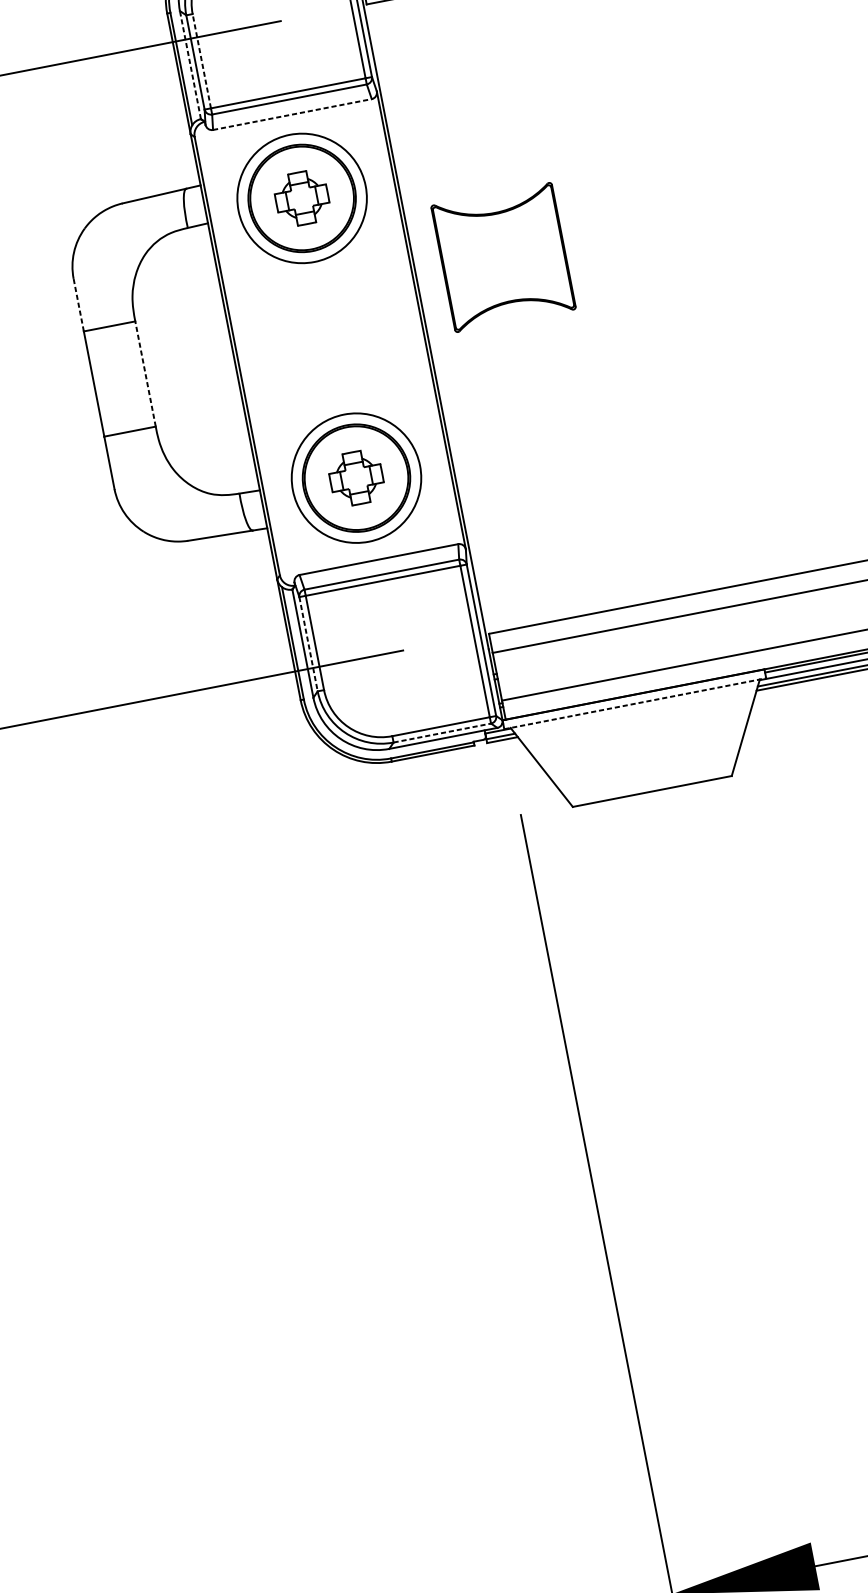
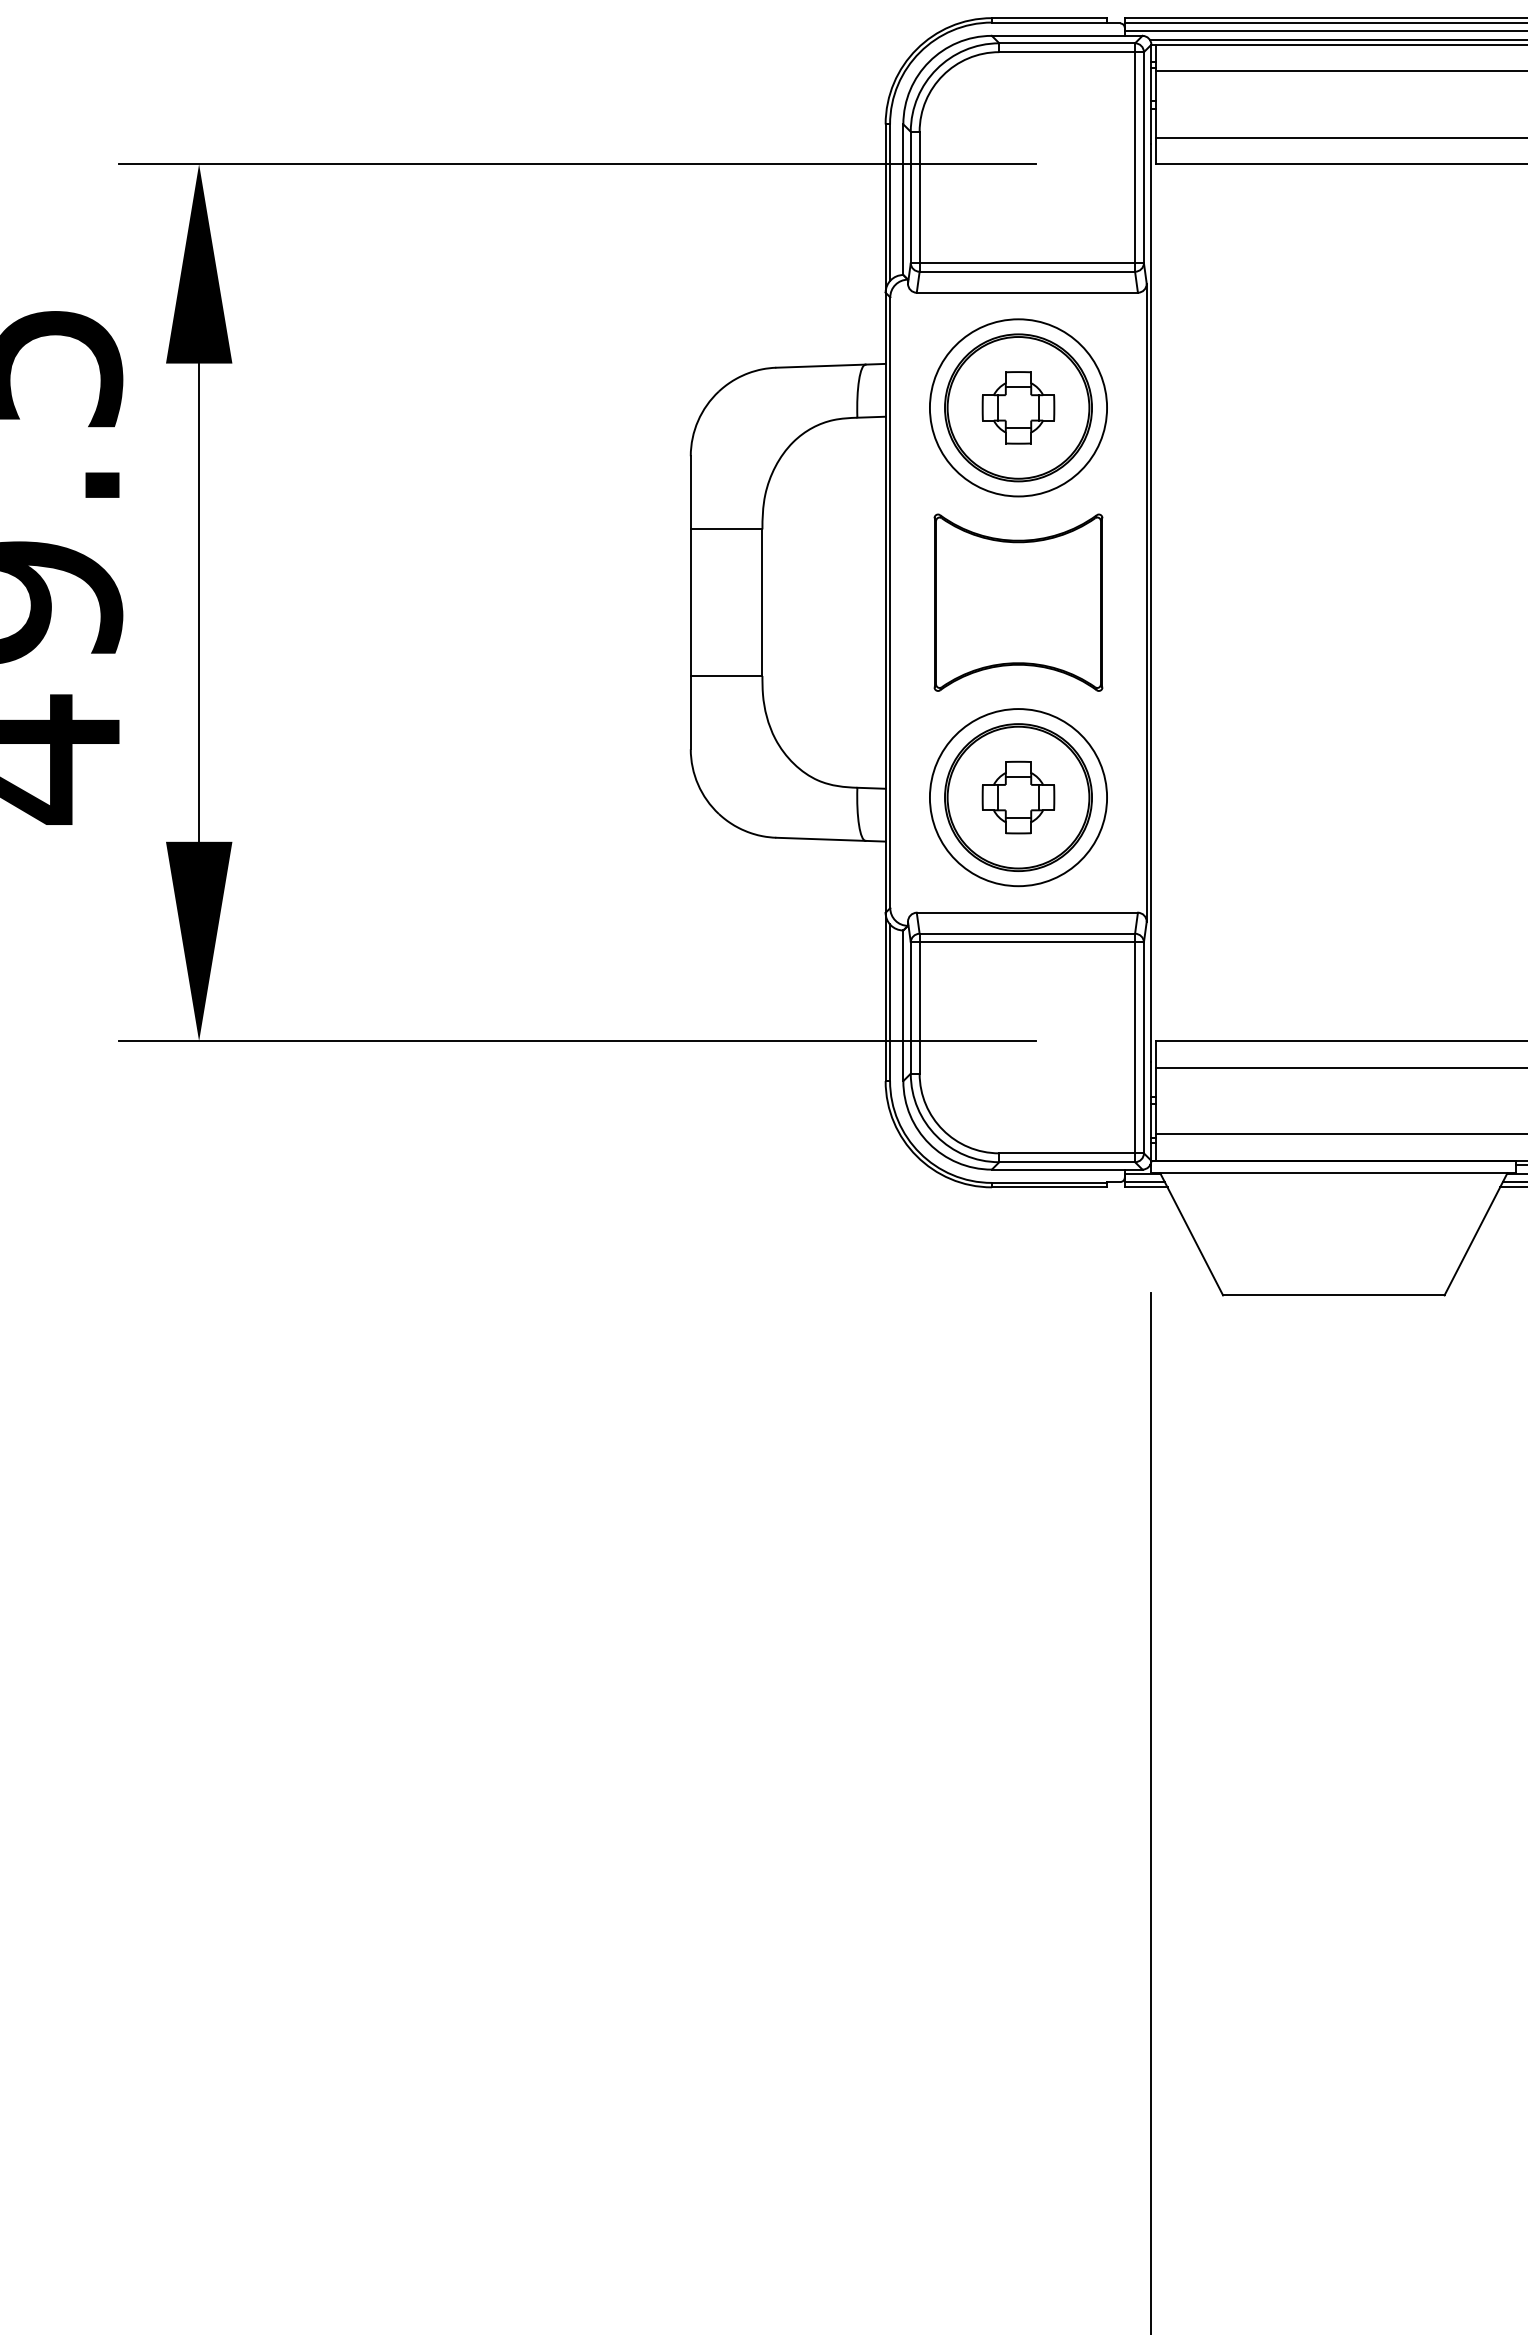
line: (201, 61) -> (919, 197), dashed -> solid
line: (190, 64) -> (903, 199), dashed -> solid
line: (292, 114) -> (1027, 292), dashed -> solid
part: (503, 257) -> (1018, 602), moved
line: (78, 304) -> (690, 492), dashed -> solid
line: (145, 373) -> (762, 602), dashed -> solid
line: (308, 644) -> (910, 1008), dashed -> solid
line: (635, 703) -> (1334, 1173), dashed -> solid
line: (442, 733) -> (1067, 1162), dashed -> solid

